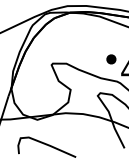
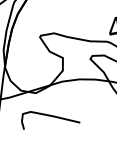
part: (111, 59) -> (97, 21), removed

